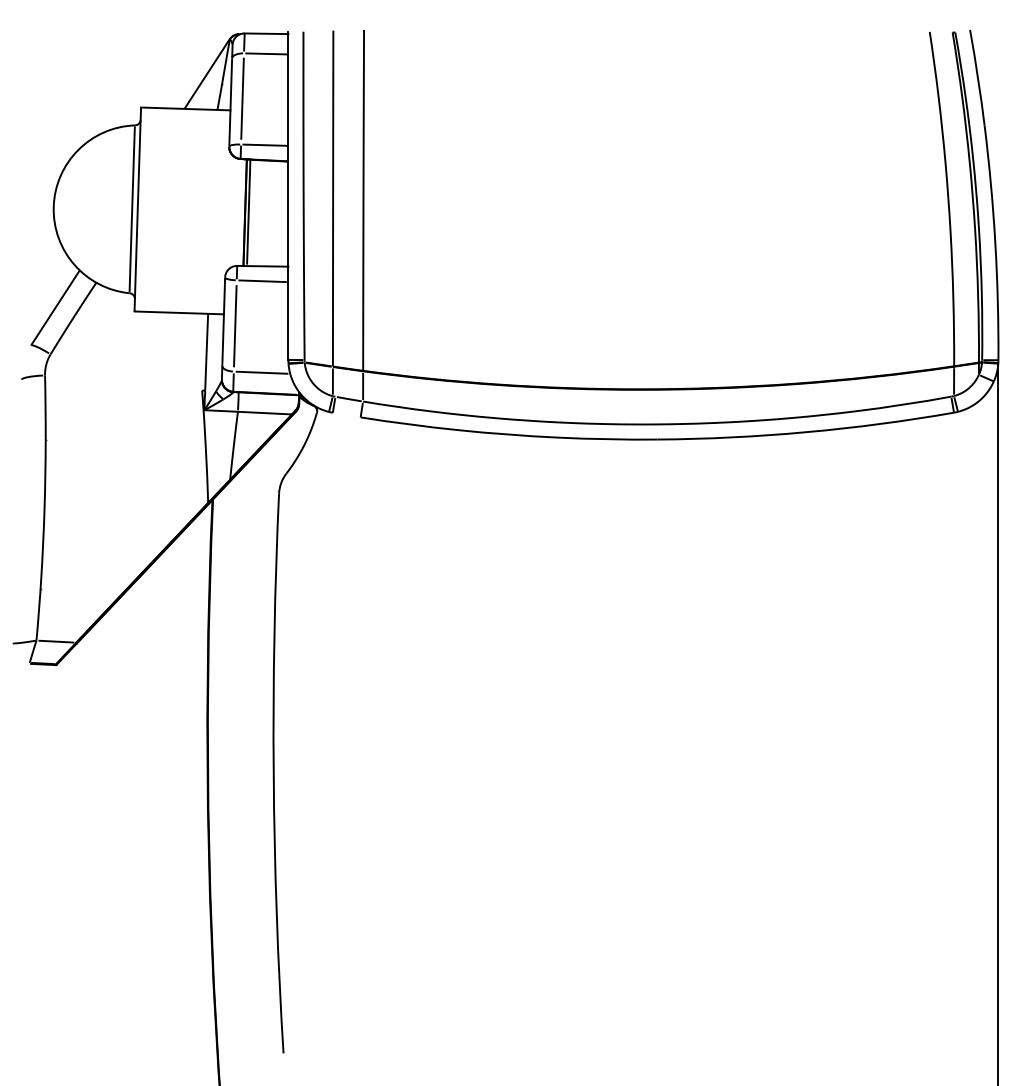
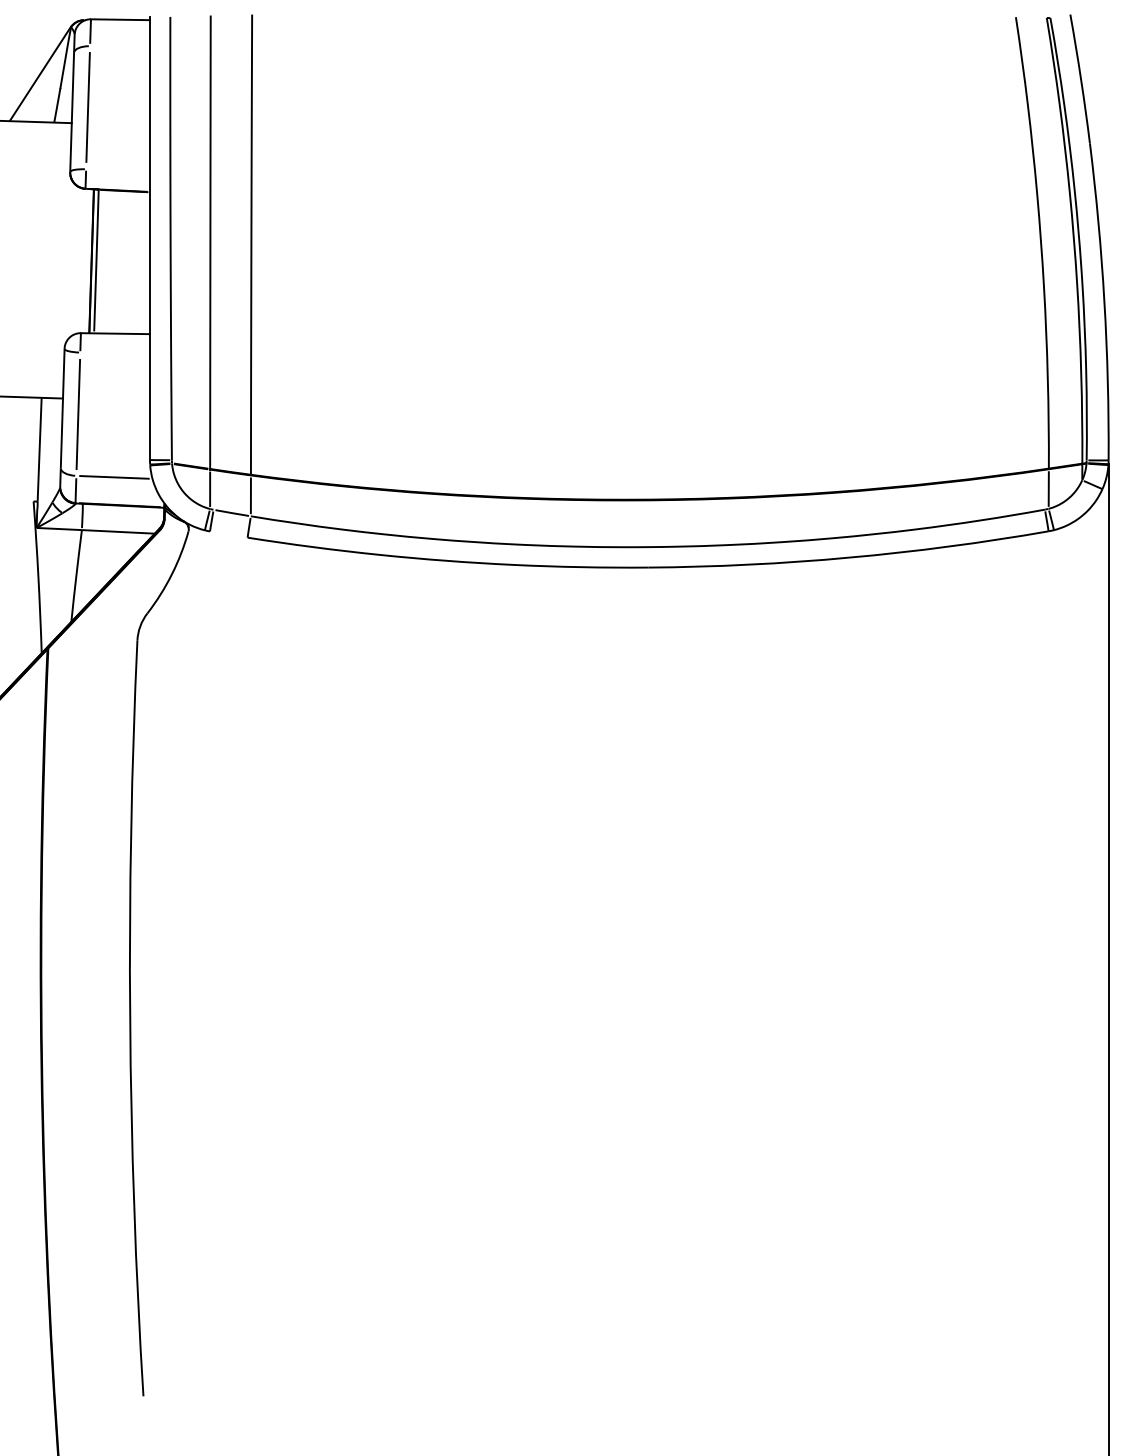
line: (266, 53) -> (120, 46), removed
line: (264, 144) -> (117, 169), removed
line: (262, 281) -> (115, 354), removed

